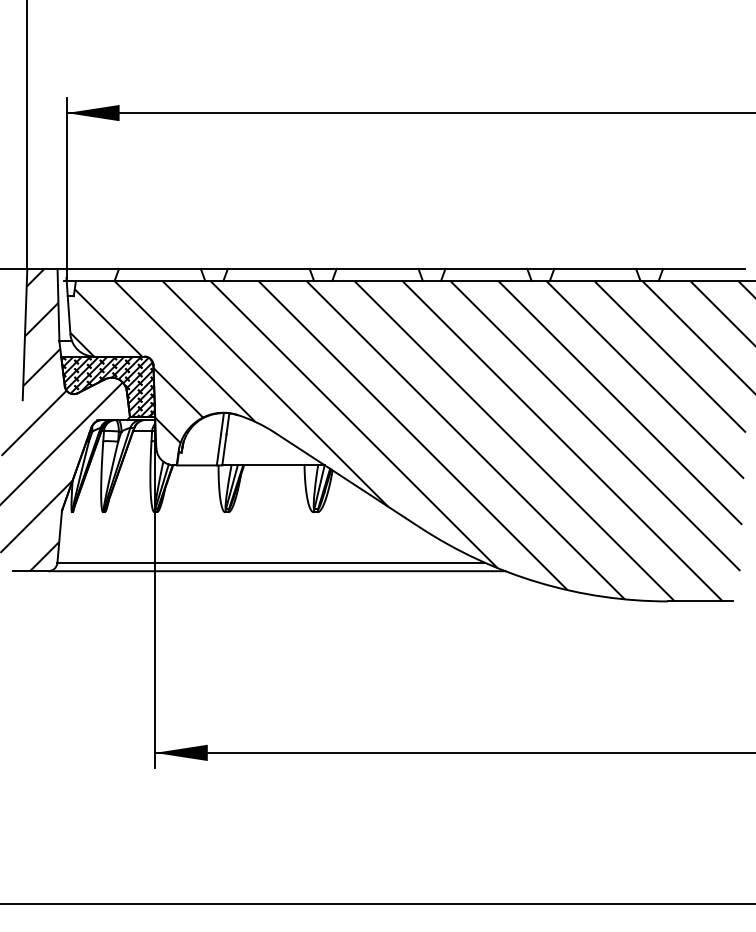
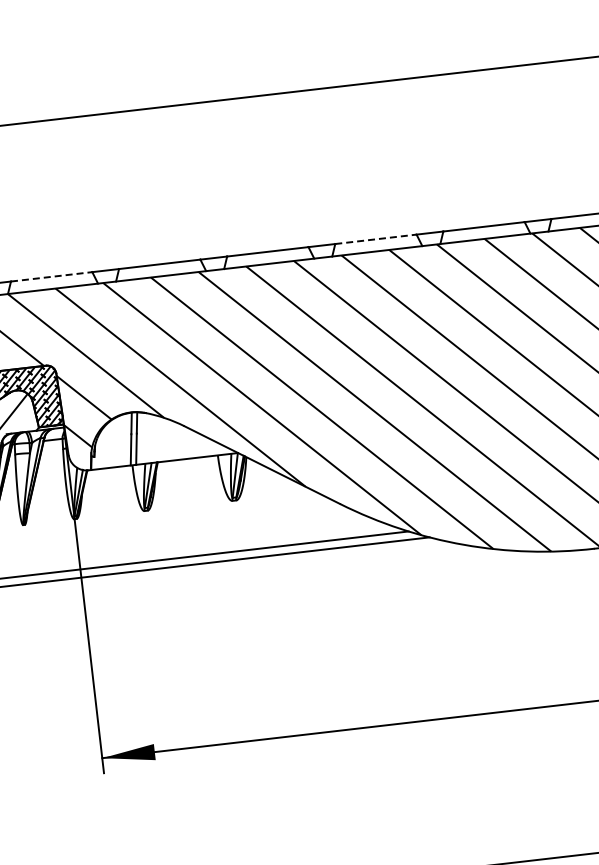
line: (159, 268) -> (51, 276), solid -> dashed
line: (486, 268) -> (375, 238), solid -> dashed

